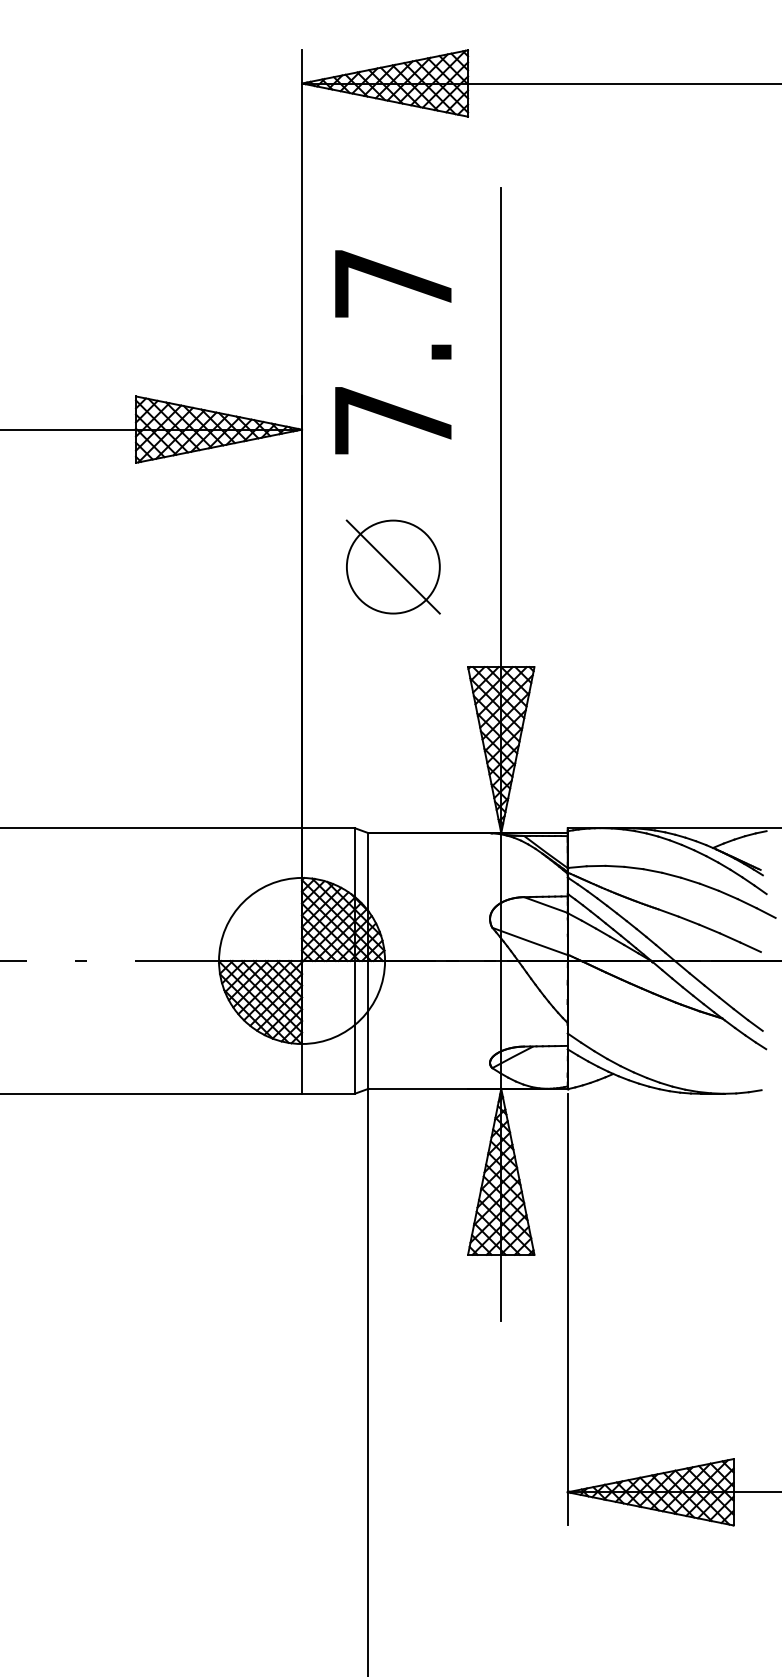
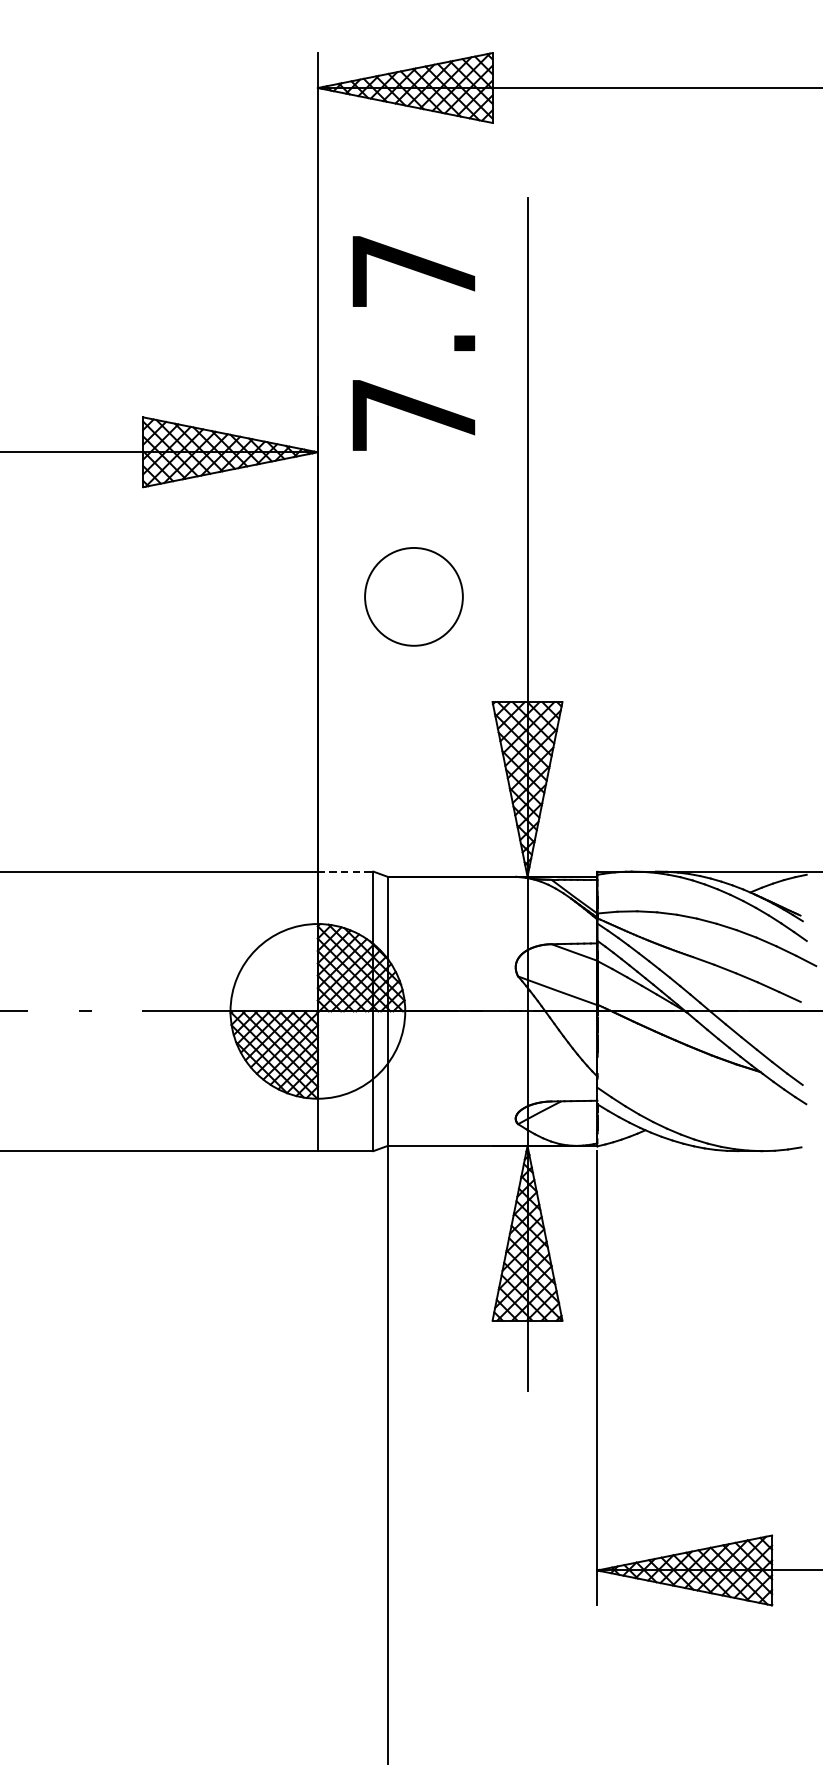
text: (393, 352) -> (414, 343), moved
line: (392, 566) -> (413, 596), removed
line: (328, 828) -> (345, 871), solid -> dashed

